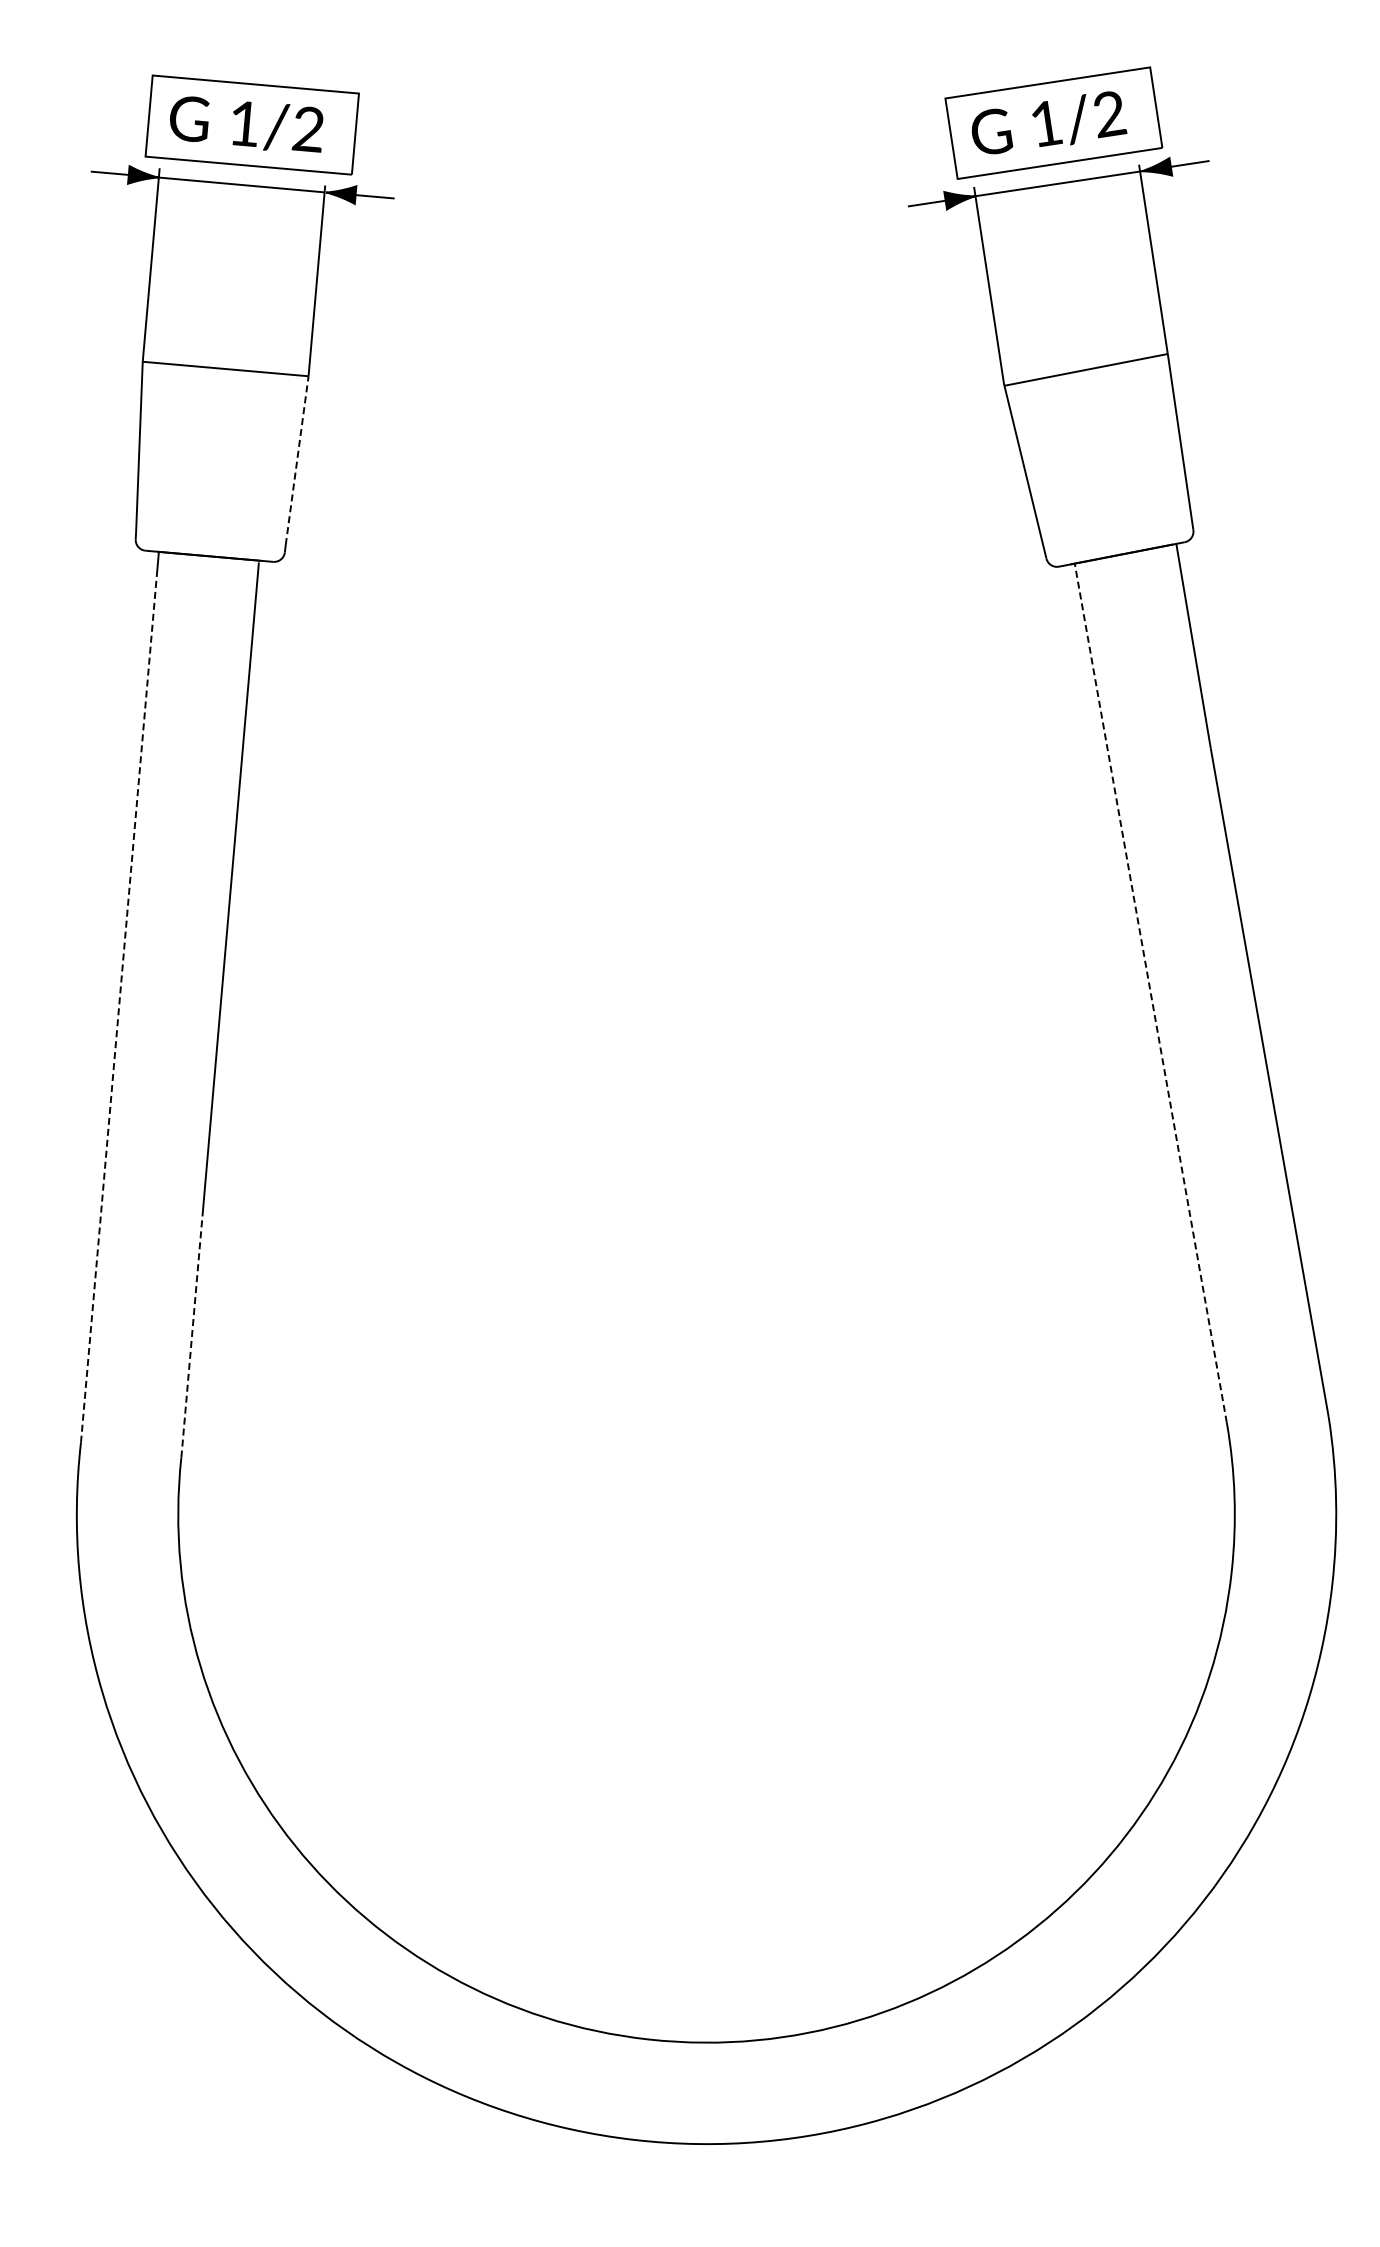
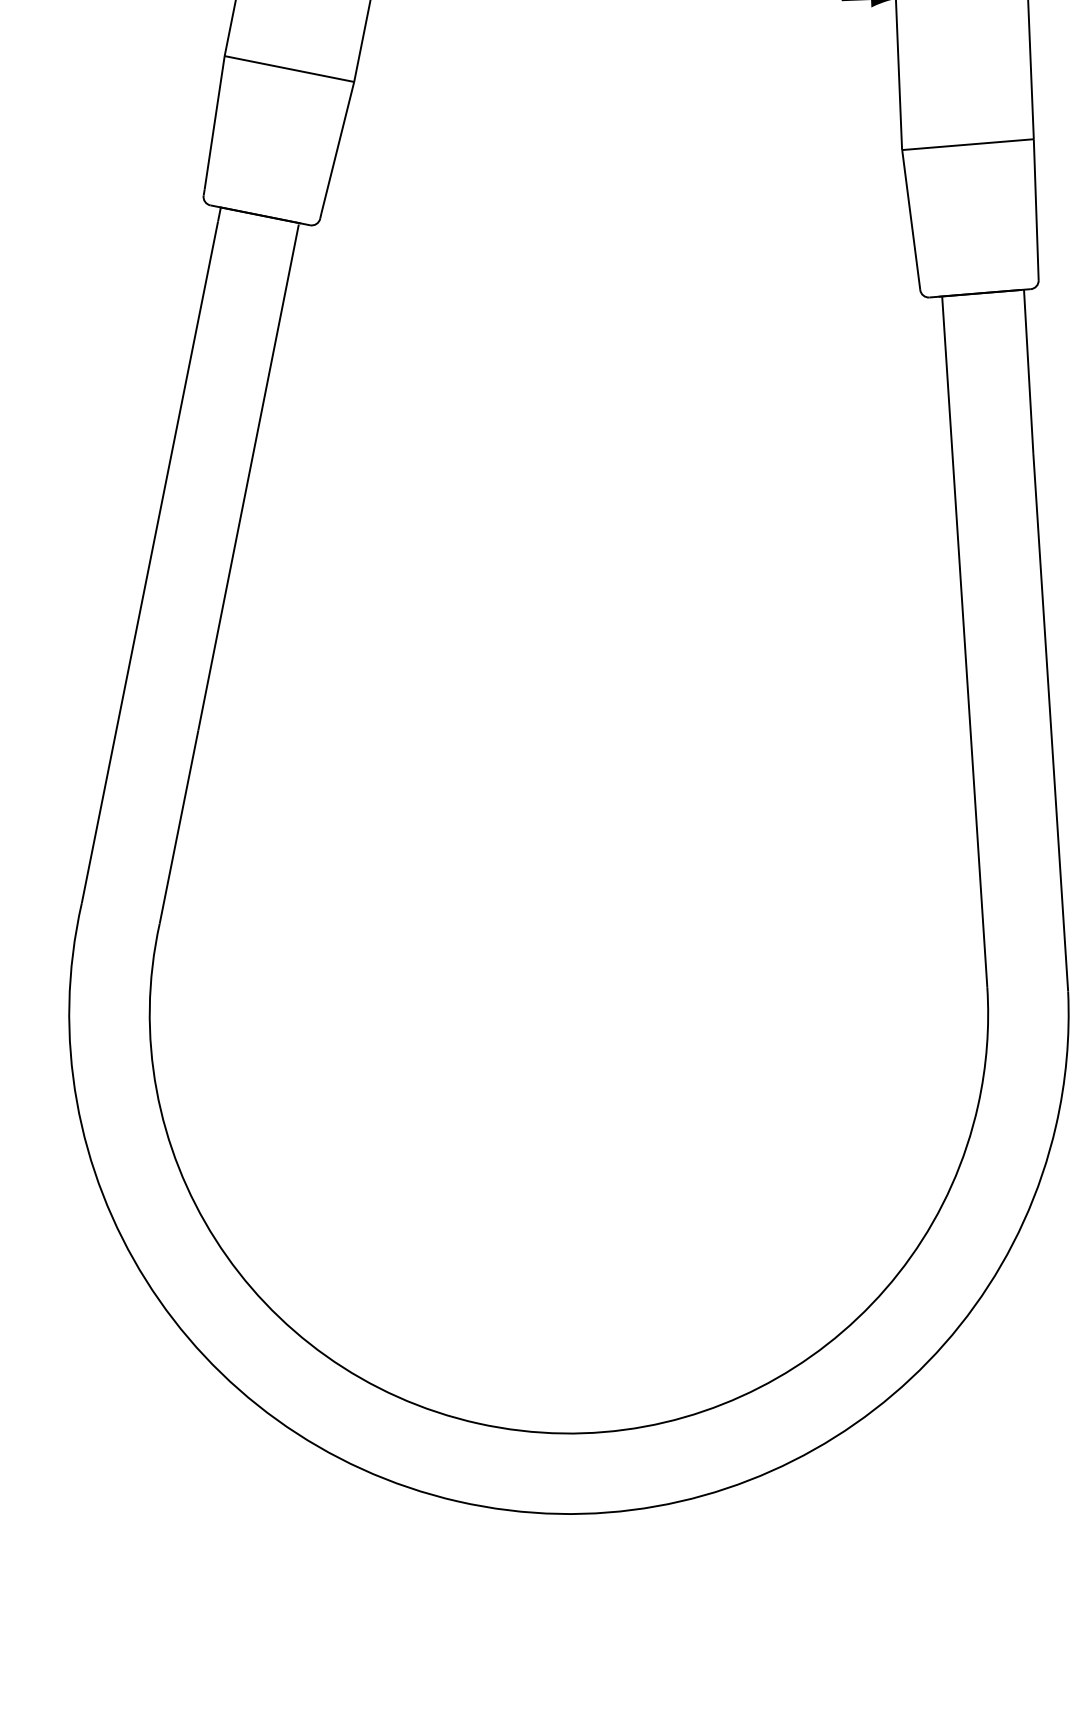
line: (297, 460) -> (338, 147), dashed -> solid
line: (1150, 993) -> (964, 642), dashed -> solid
line: (119, 1006) -> (150, 562), dashed -> solid
line: (192, 1333) -> (179, 826), dashed -> solid

